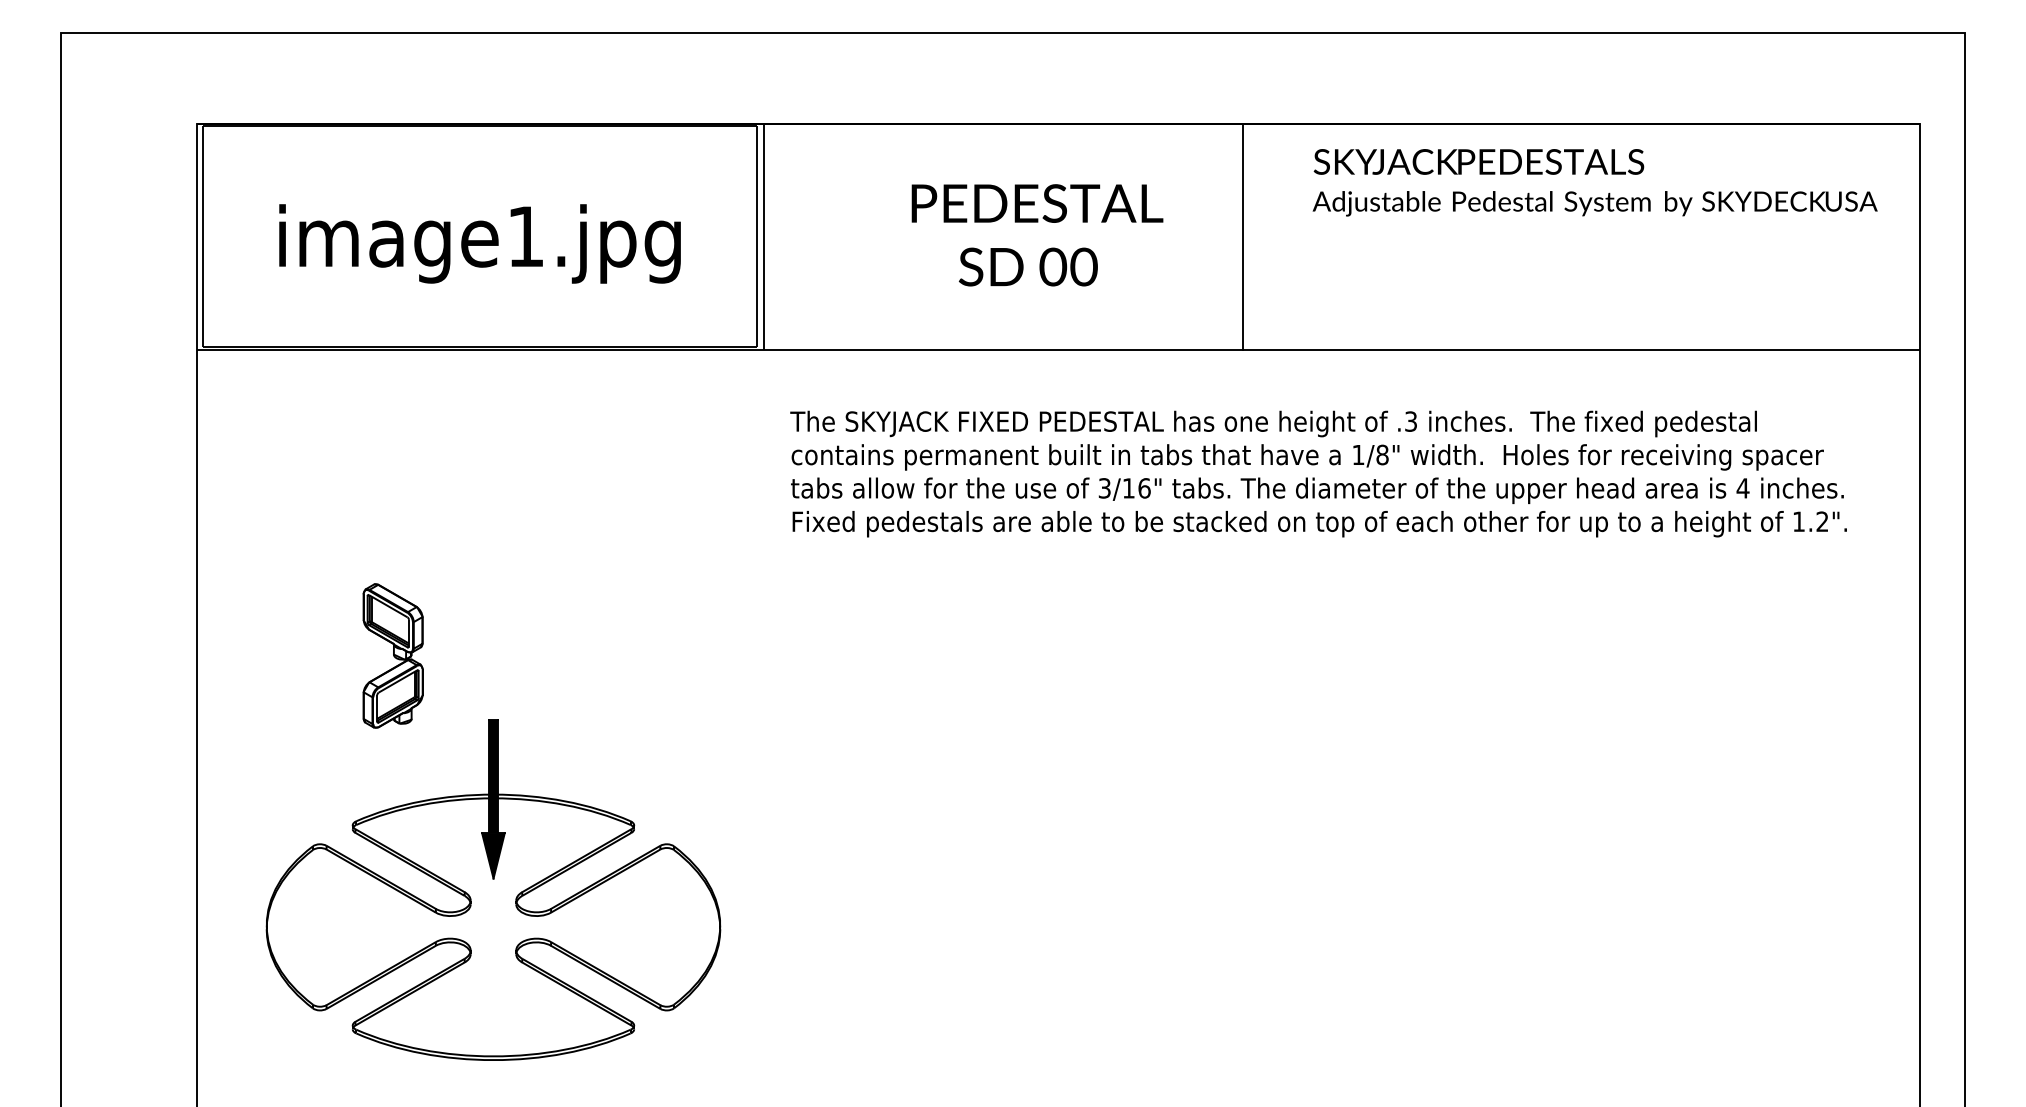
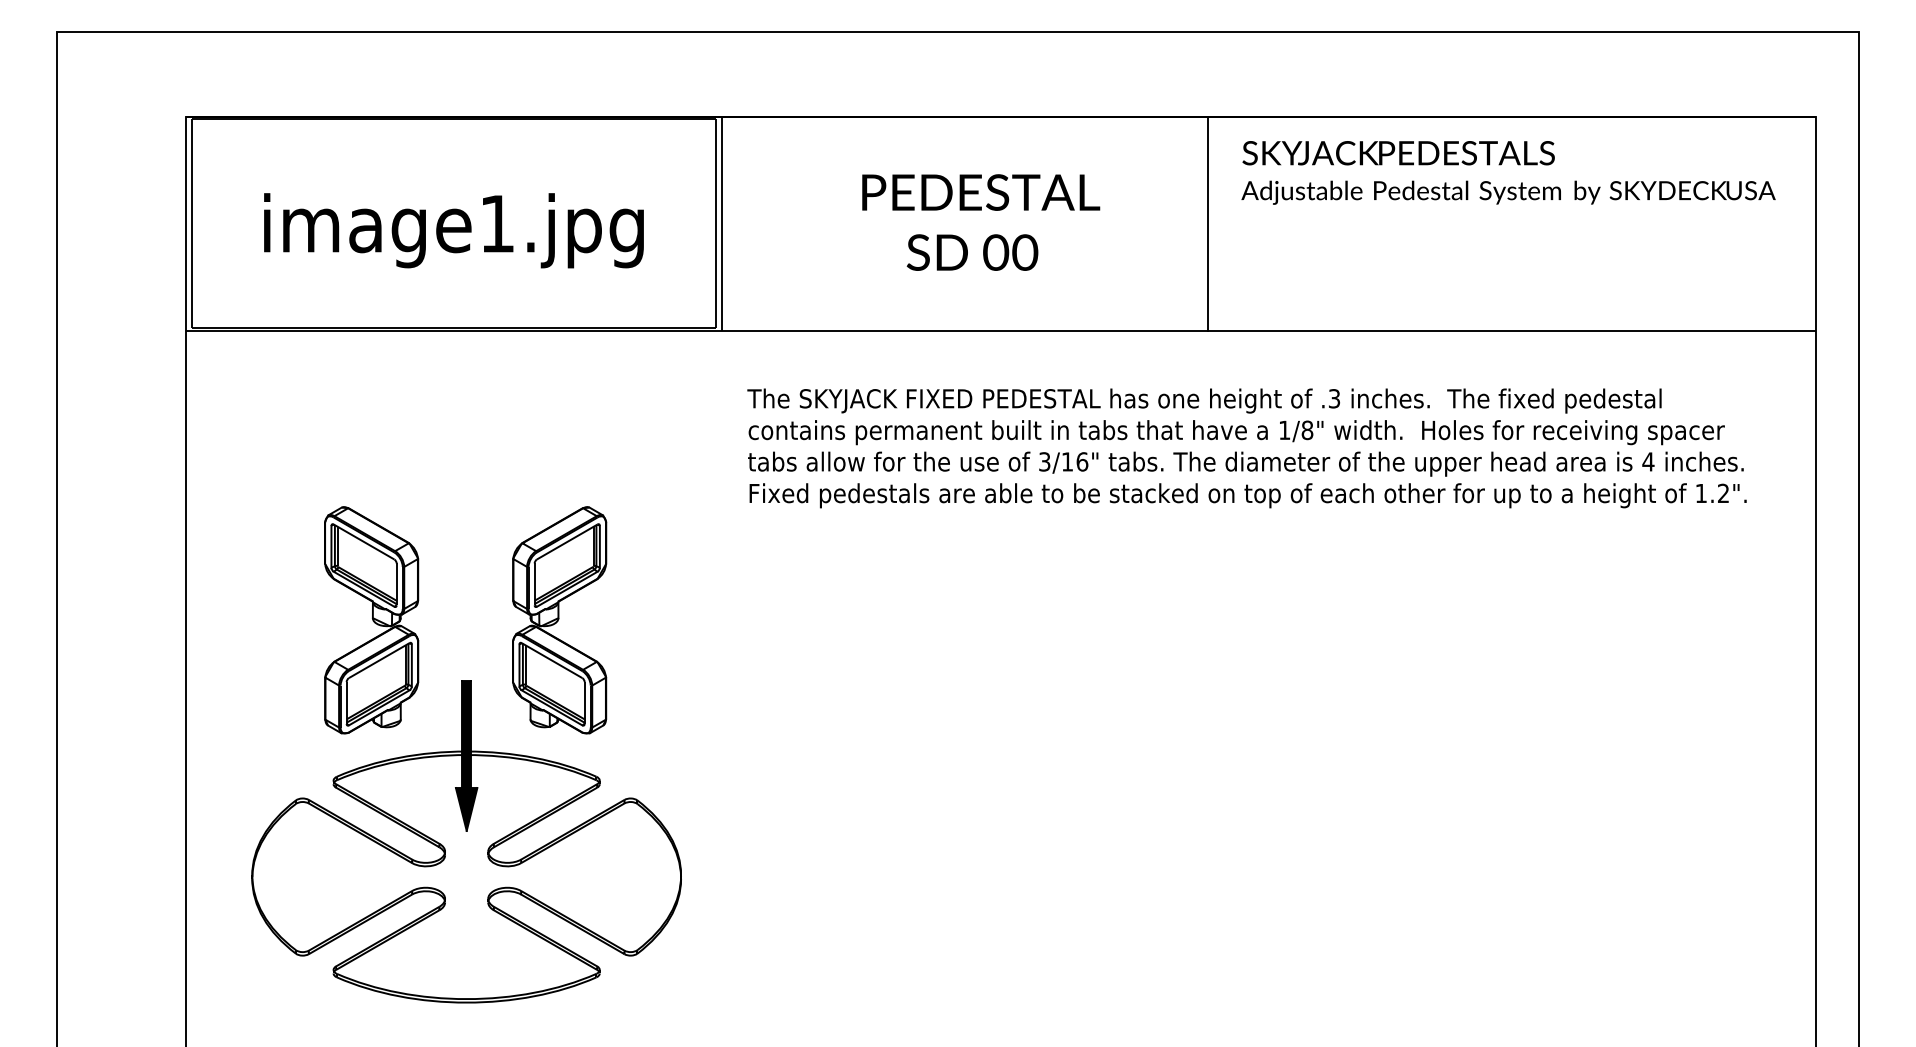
line: (1242, 237) -> (1208, 224), moved
part: (392, 656) -> (371, 620), size x1.67
part: (591, 656) -> (559, 620), added

